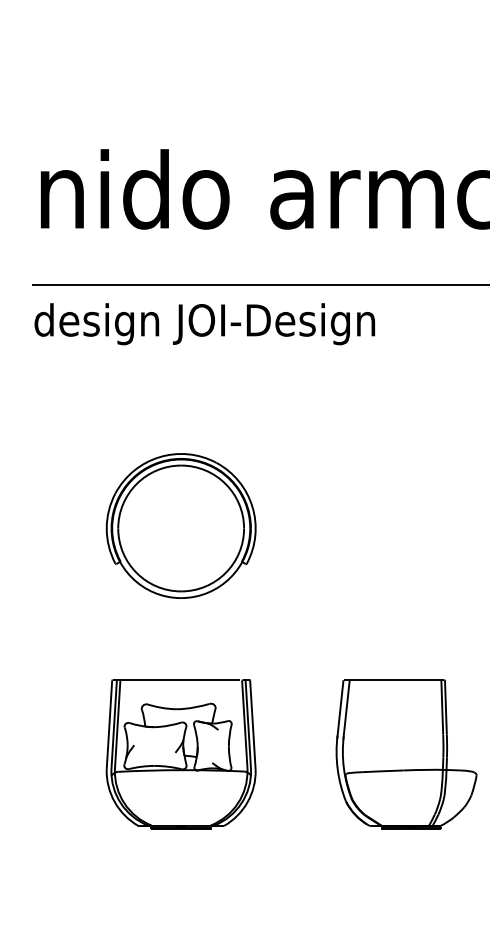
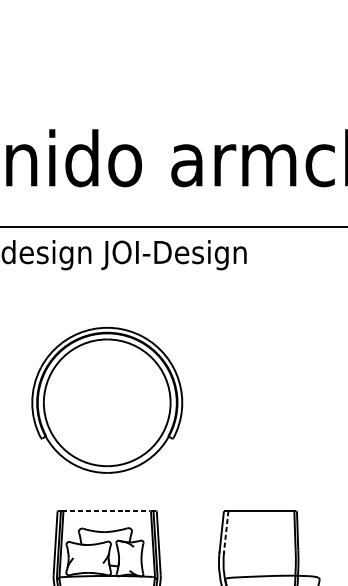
part: (180, 525) -> (106, 399), size x1.4
line: (179, 680) -> (105, 511), solid -> dashed
line: (346, 709) -> (226, 532), solid -> dashed

